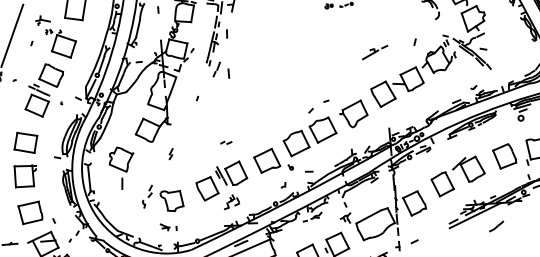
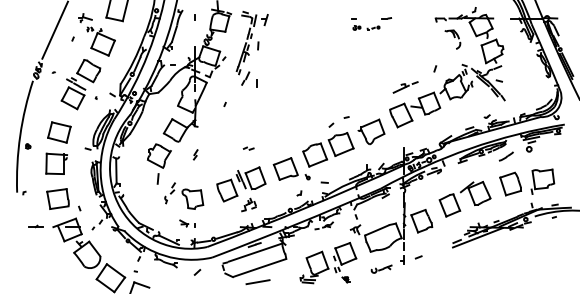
part: (374, 52) -> (405, 87), moved
part: (122, 167) -> (159, 163), moved
line: (495, 226) -> (505, 156), moved

